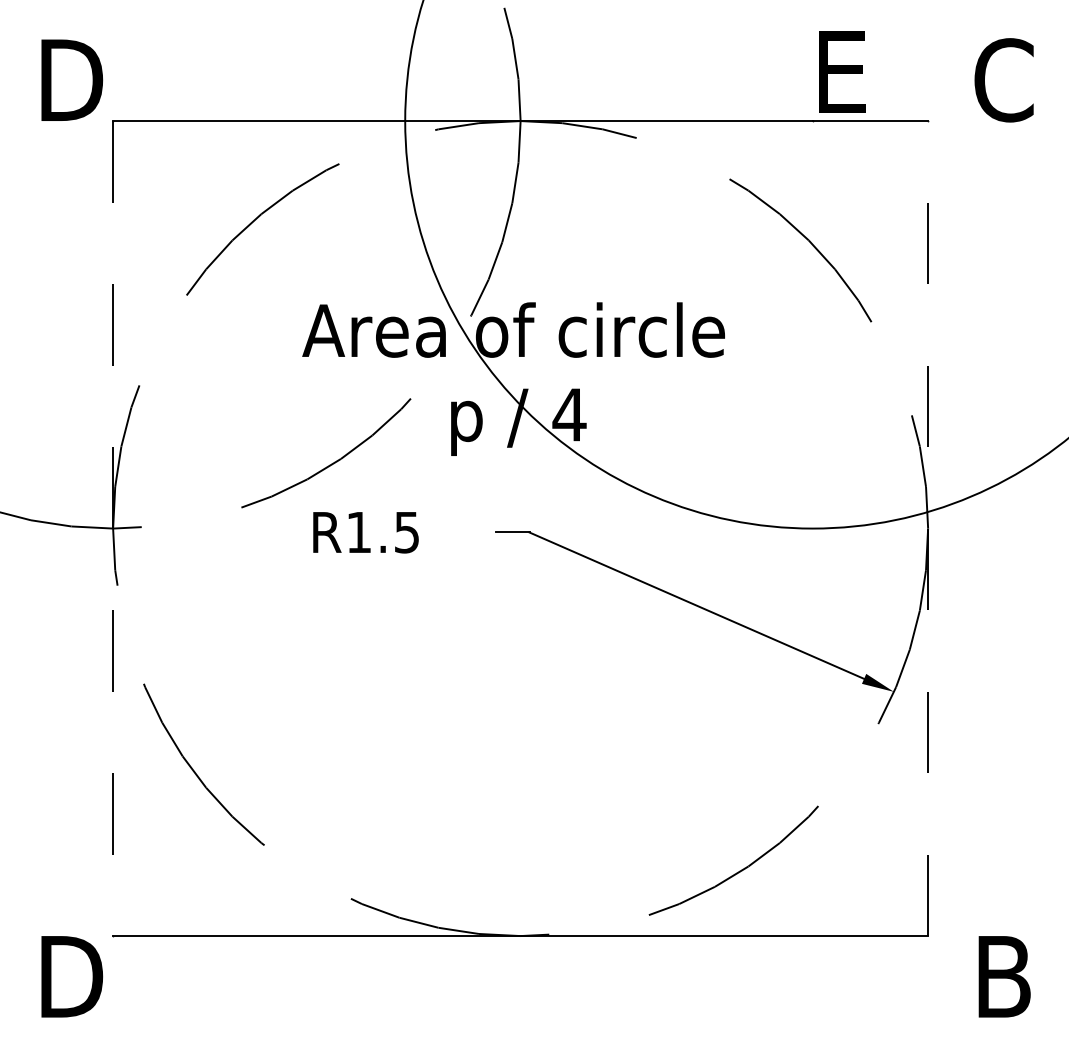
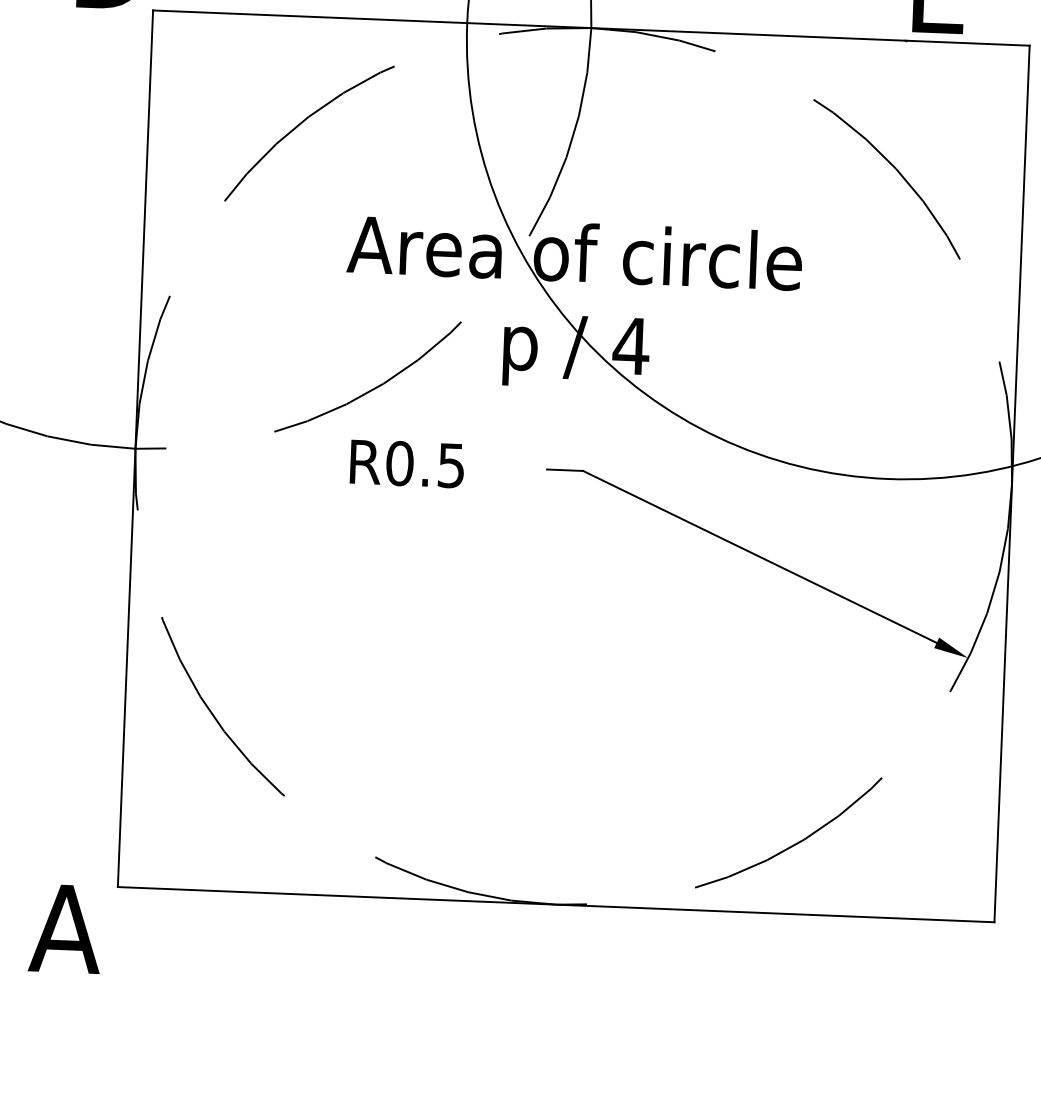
line: (113, 528) -> (135, 448), dashed -> solid
line: (928, 528) -> (1012, 483), dashed -> solid
text: (358, 532) -> (399, 463), R1.5 -> R0.5
text: (67, 976) -> (67, 928), D -> A

